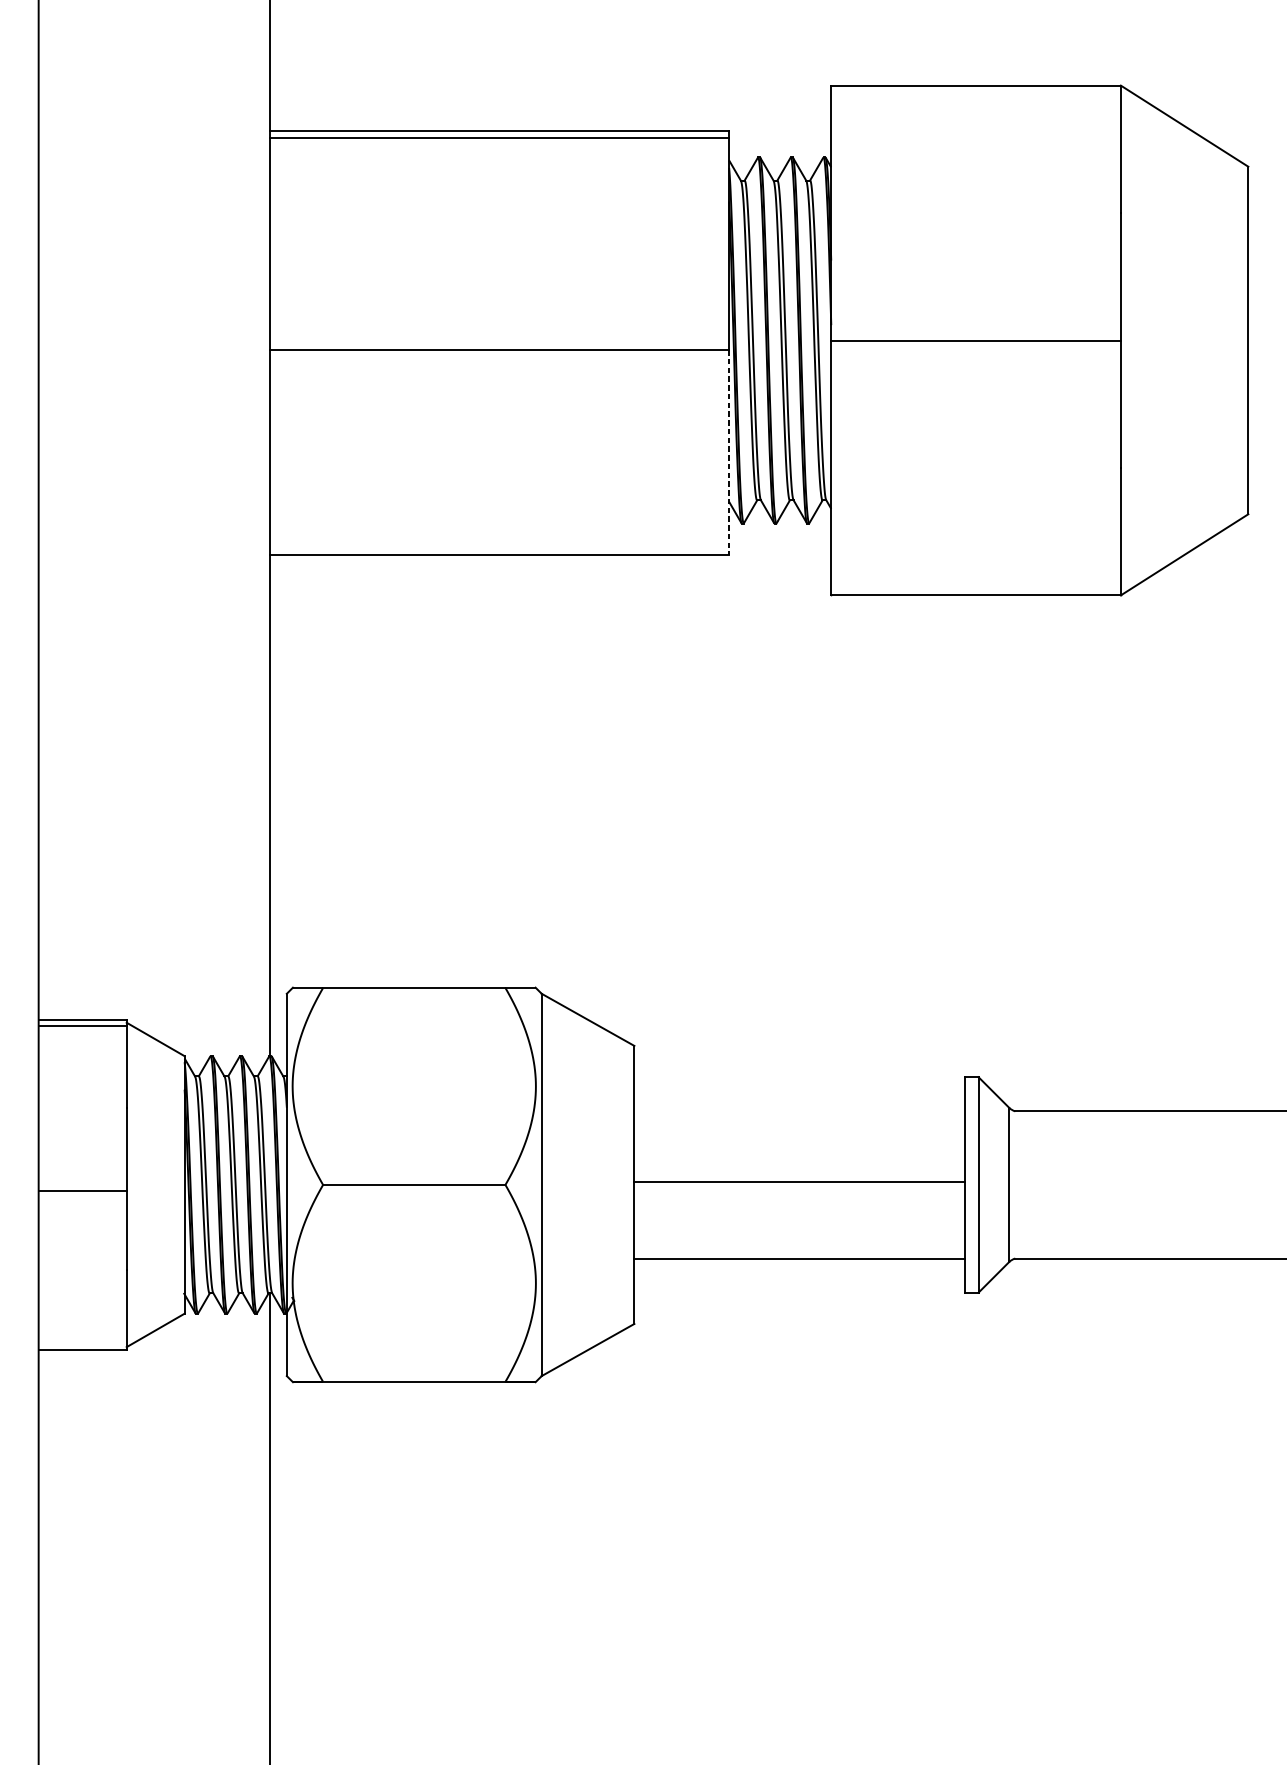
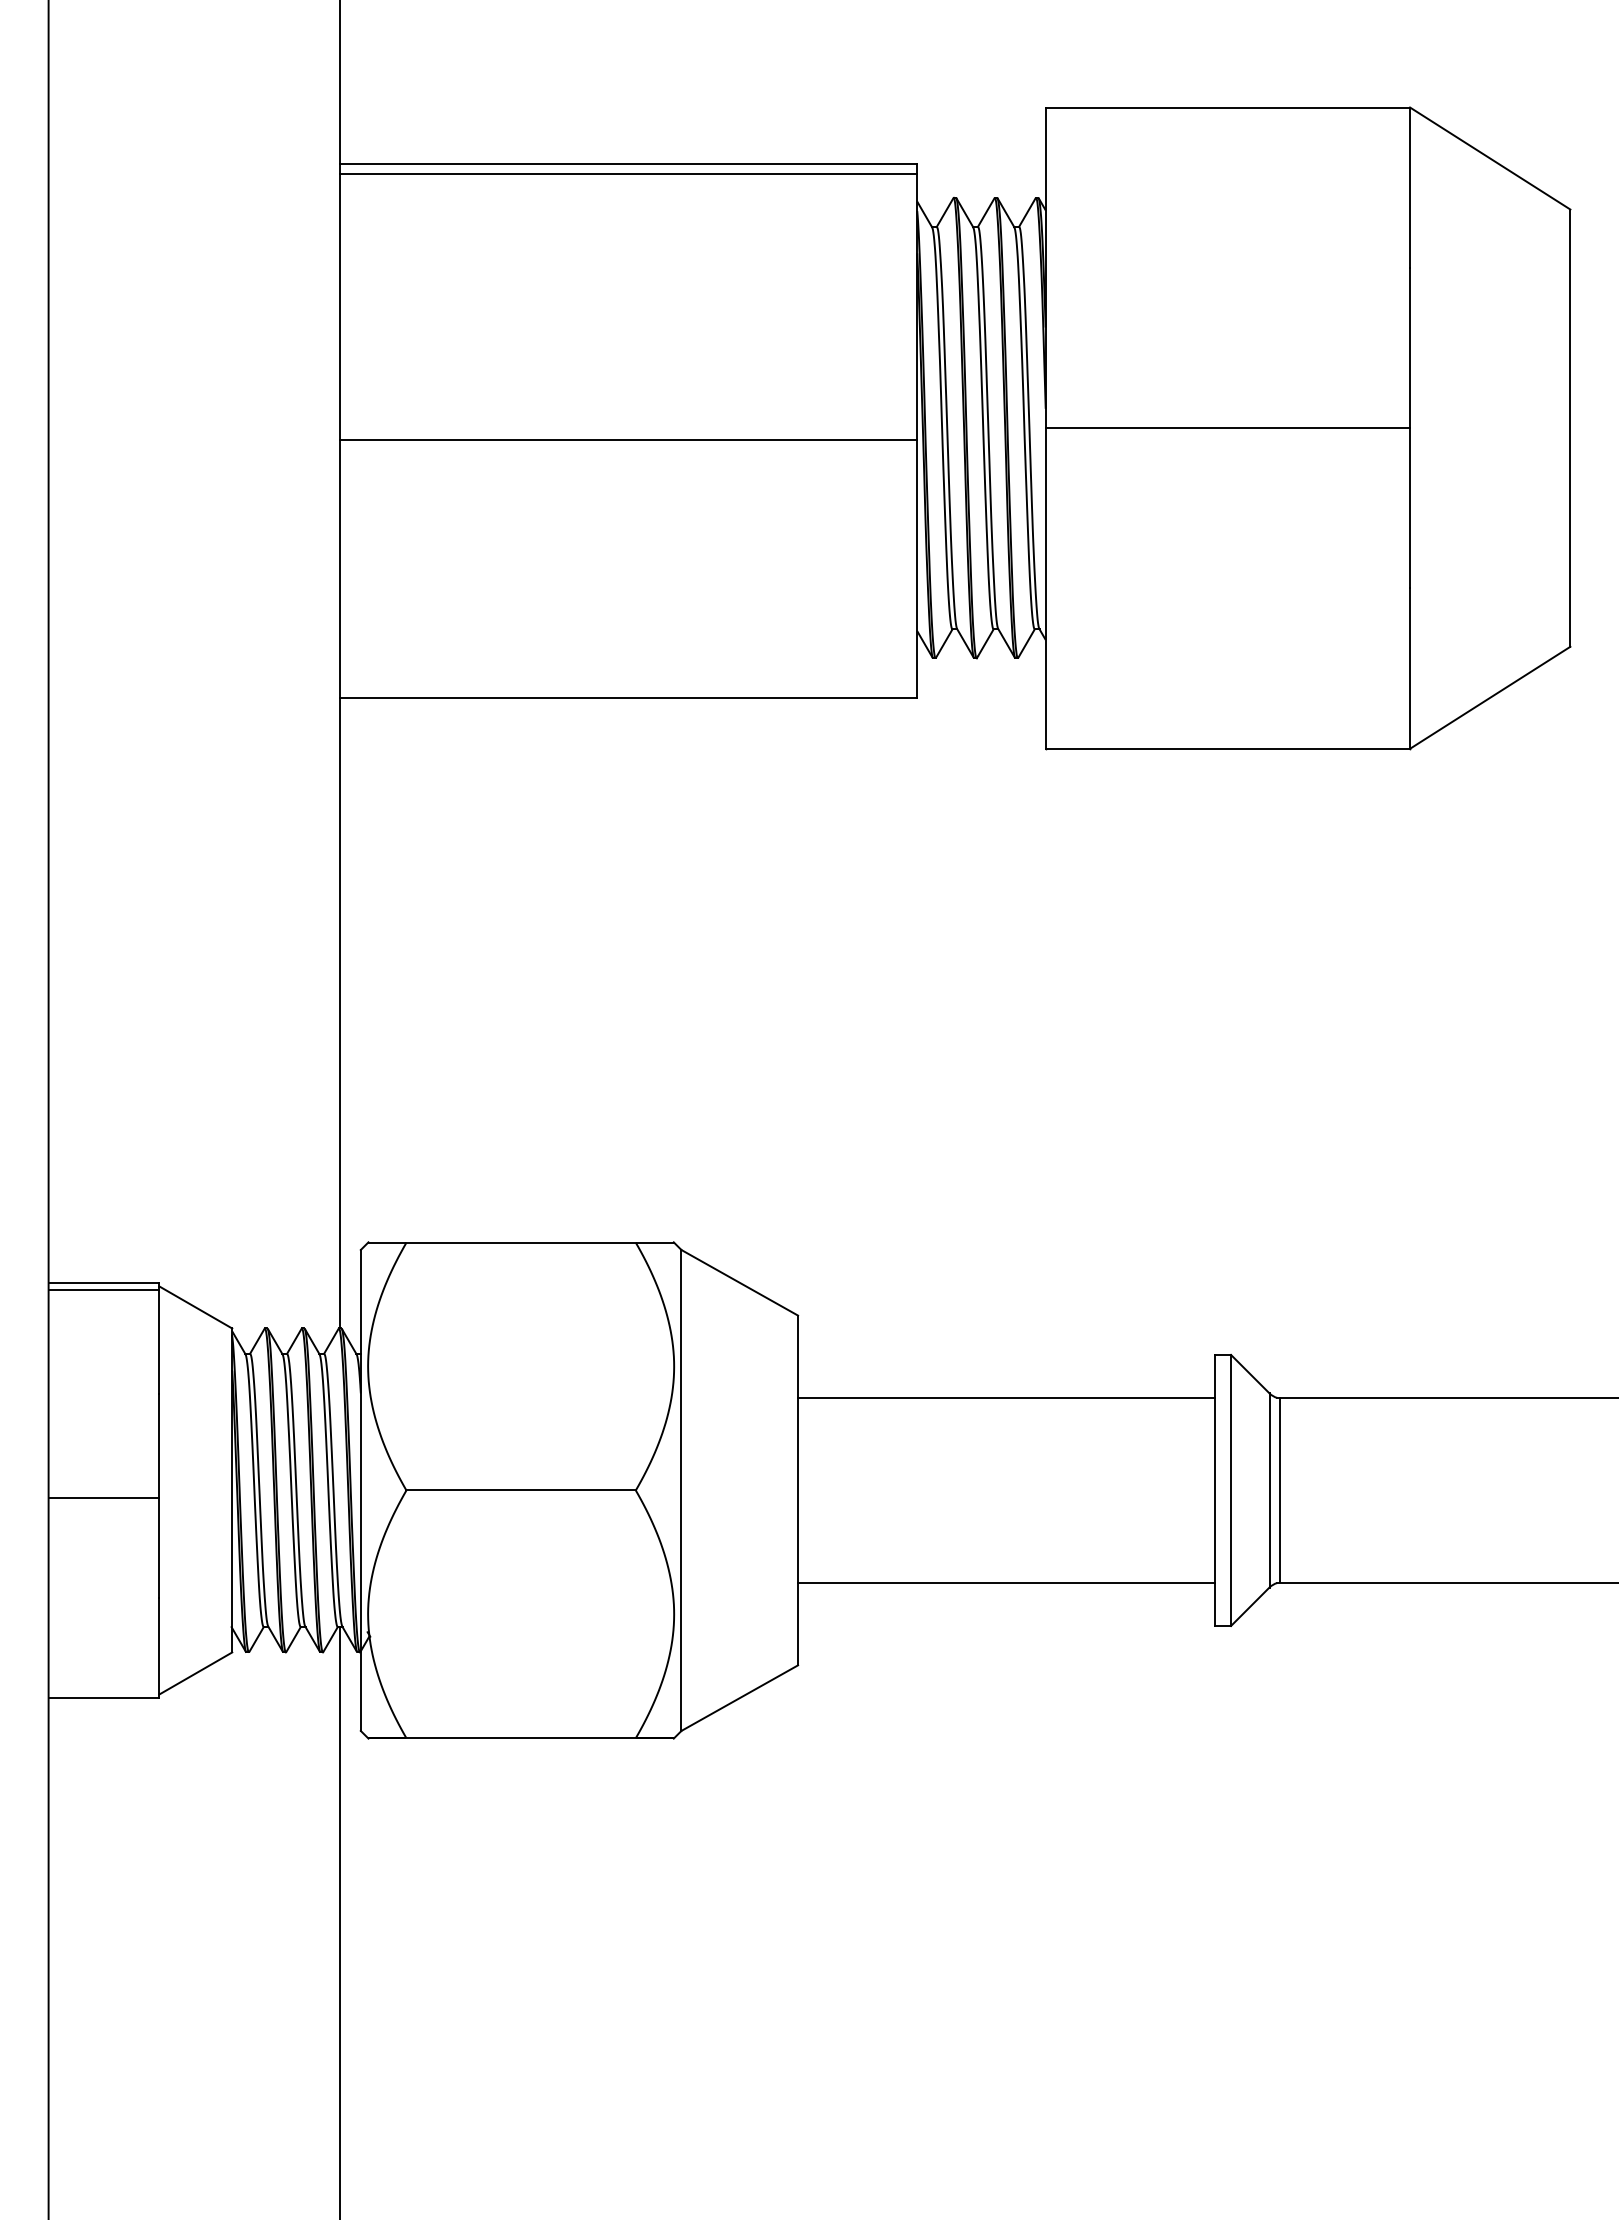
line: (729, 452) -> (917, 569), dashed -> solid
line: (800, 1181) -> (1006, 1397), moved
line: (1017, 1184) -> (1280, 1490), added

